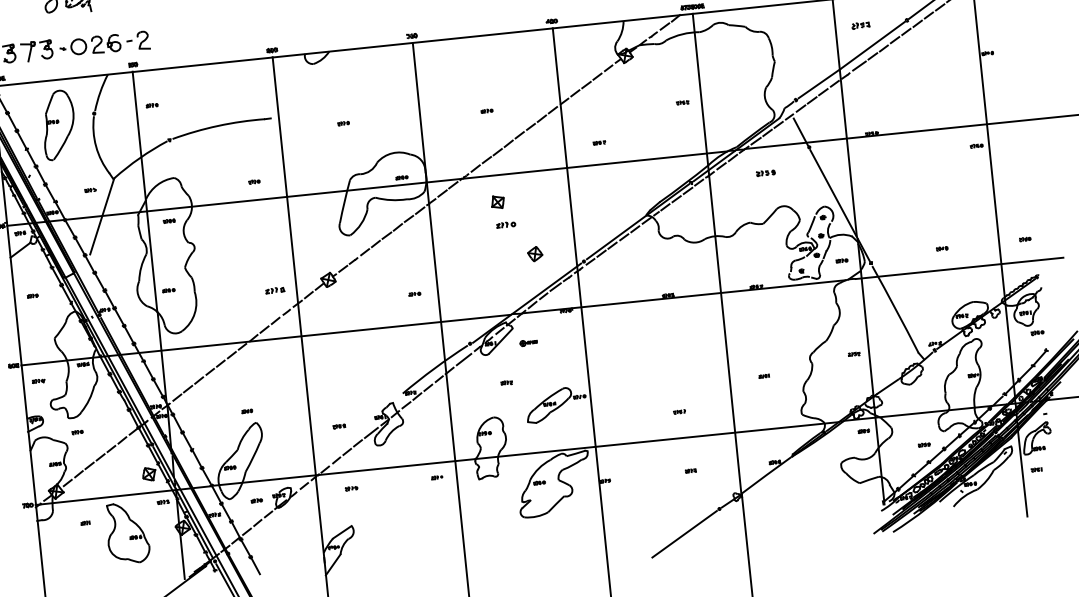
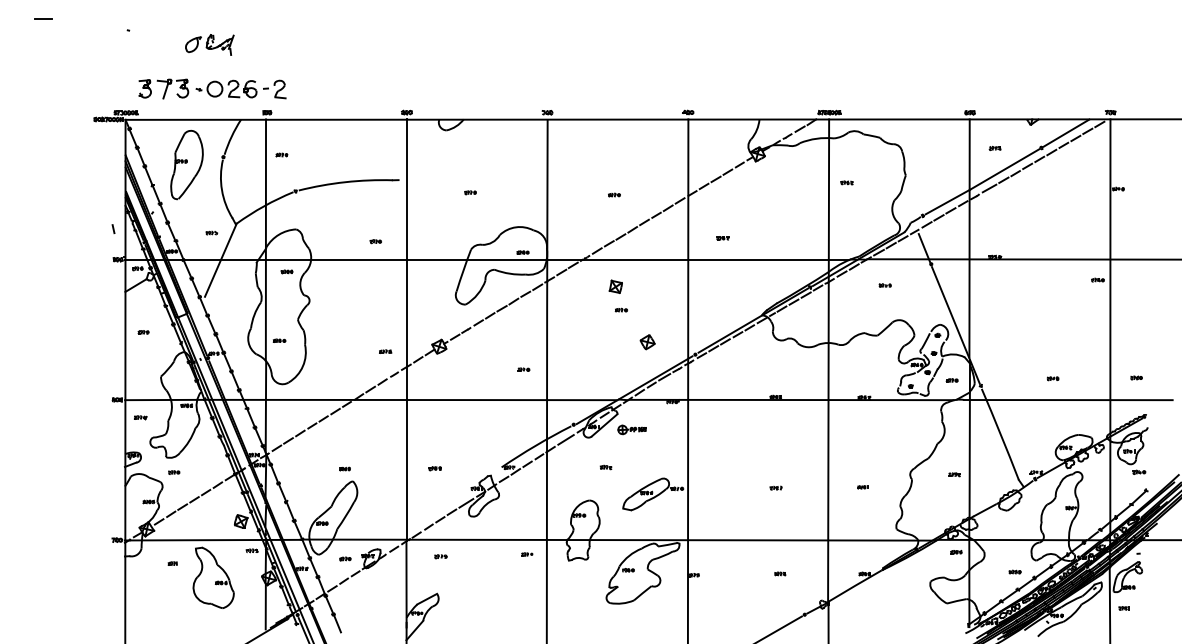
part: (860, 25) -> (994, 148), size x0.62
part: (682, 102) -> (846, 182), moved
part: (764, 173) -> (884, 285), size x0.62
part: (504, 224) -> (620, 309), size x0.62
part: (275, 290) -> (385, 351), size x0.62
part: (528, 342) -> (631, 429), size x1.67
part: (678, 411) -> (775, 487), moved
part: (338, 426) -> (434, 468), moved

